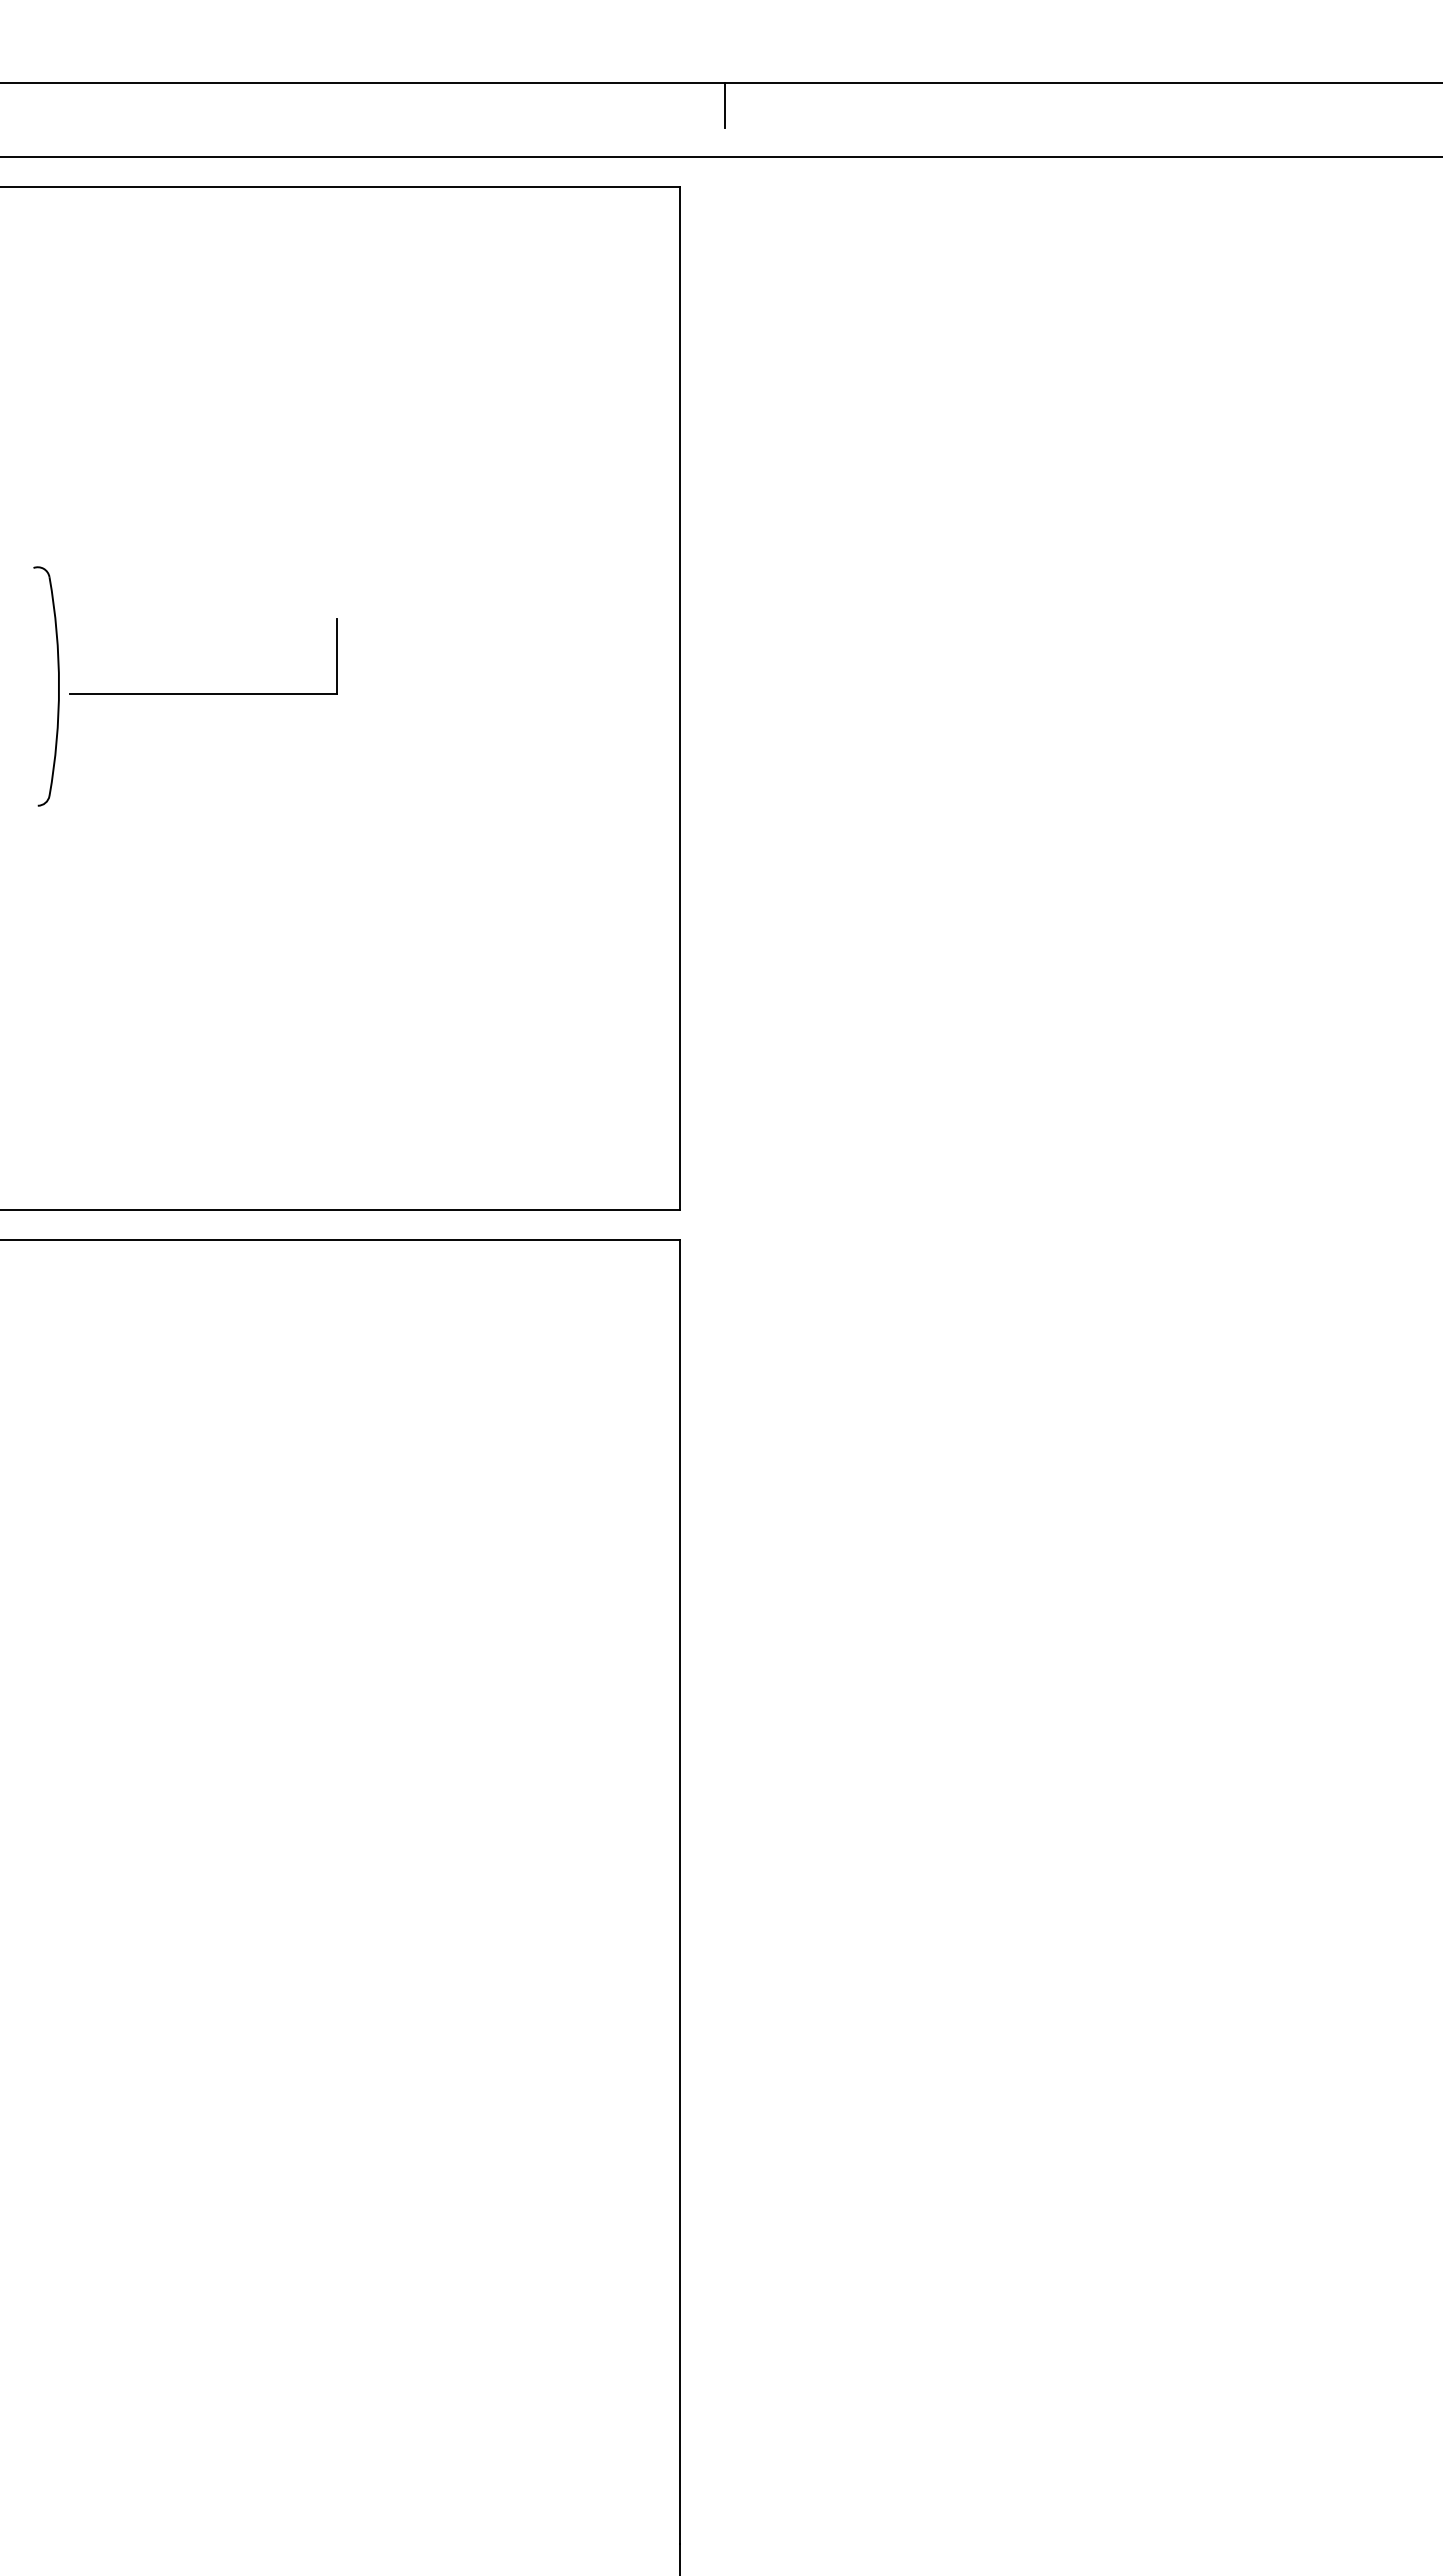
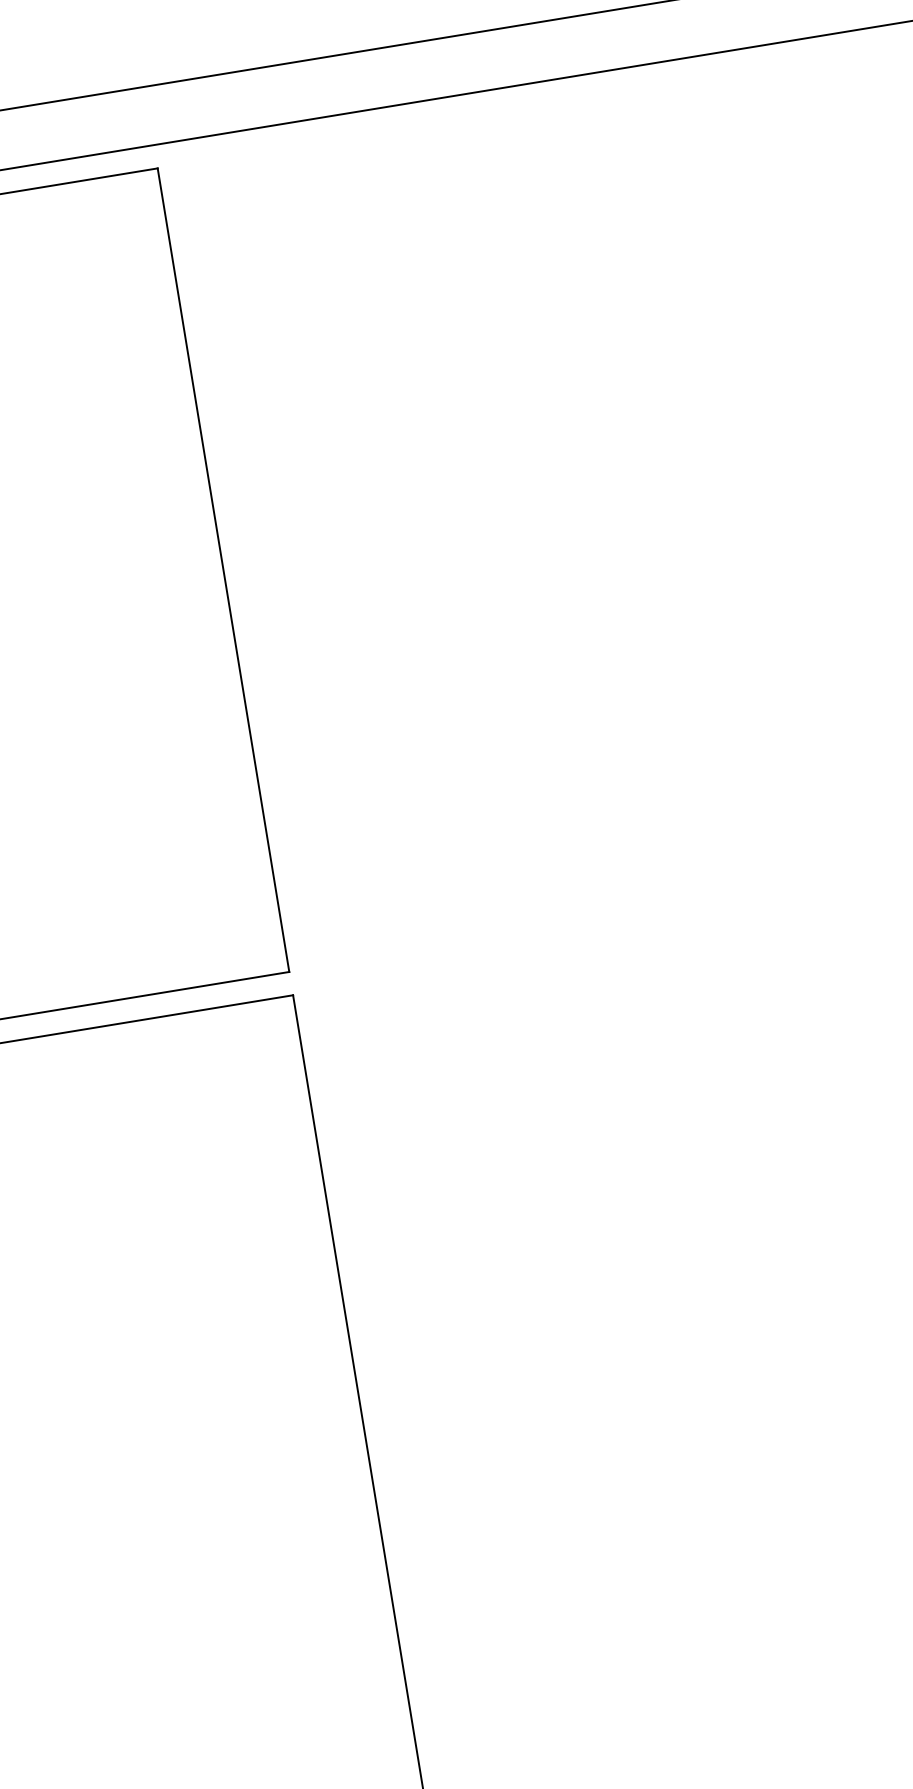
line: (724, 105) -> (182, 98), removed

